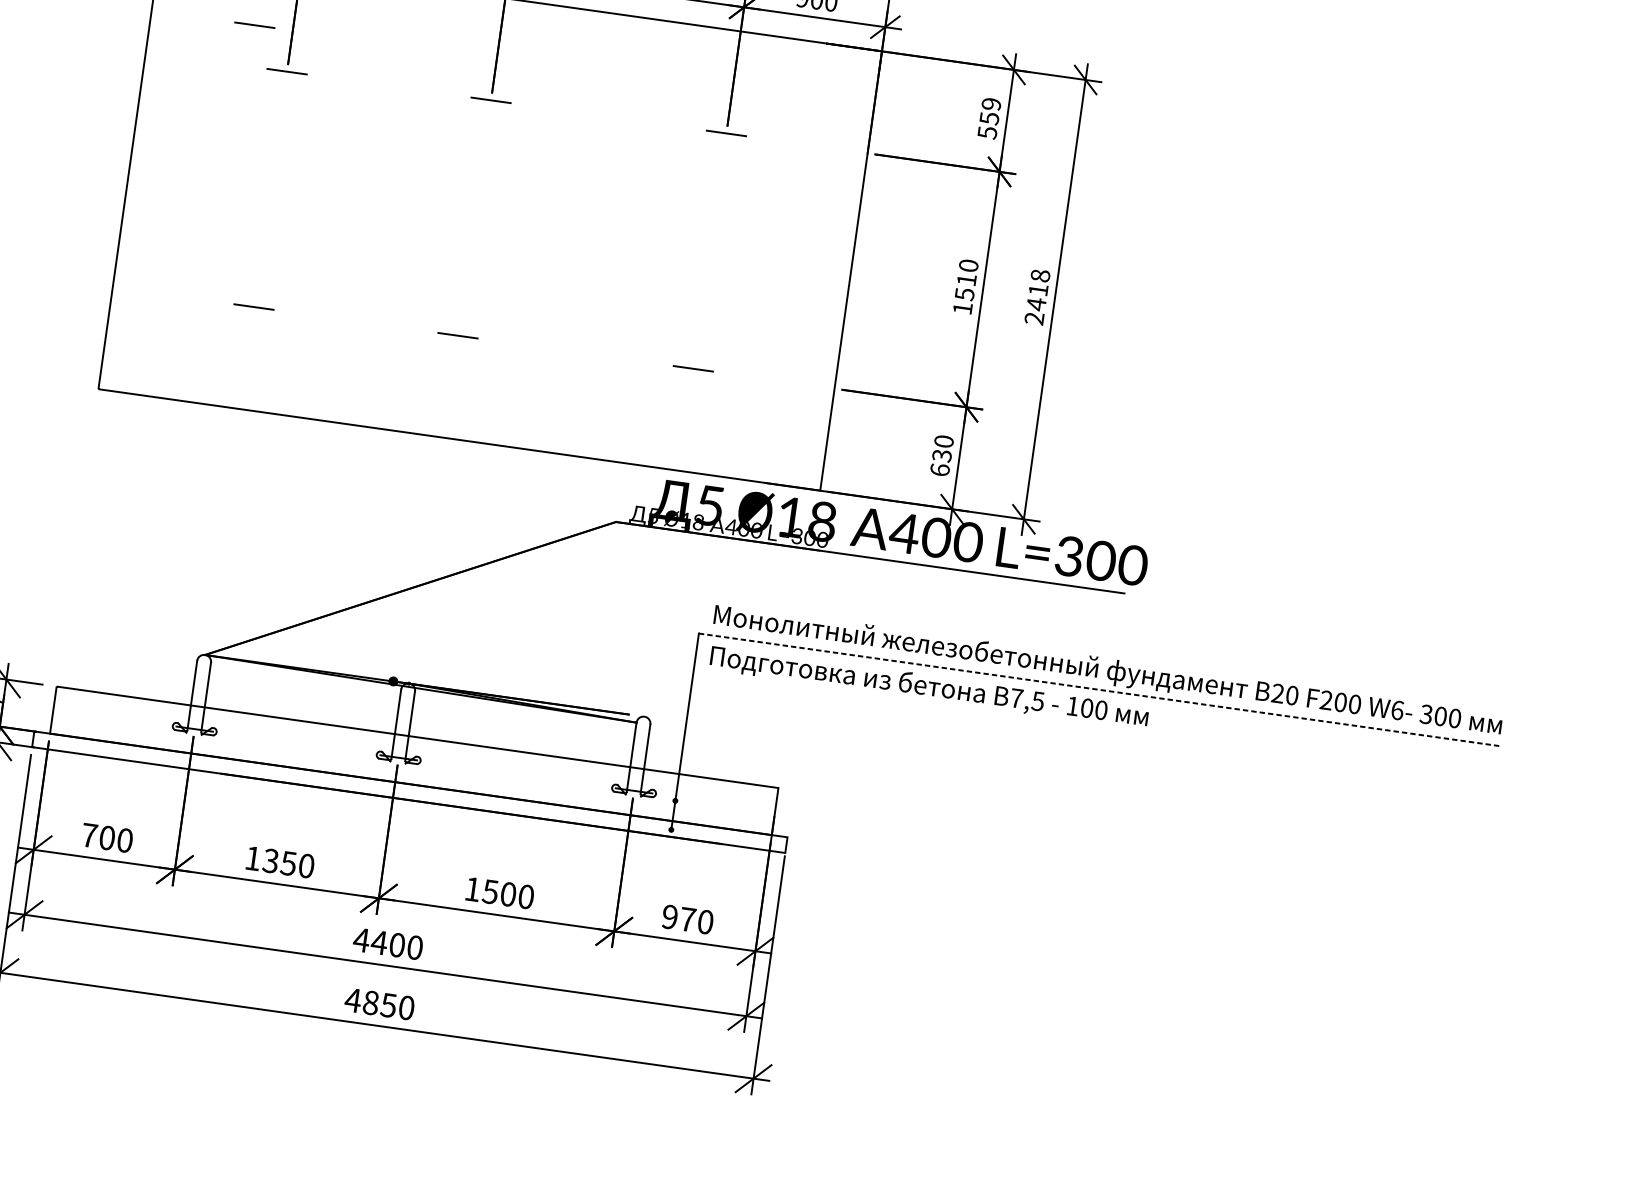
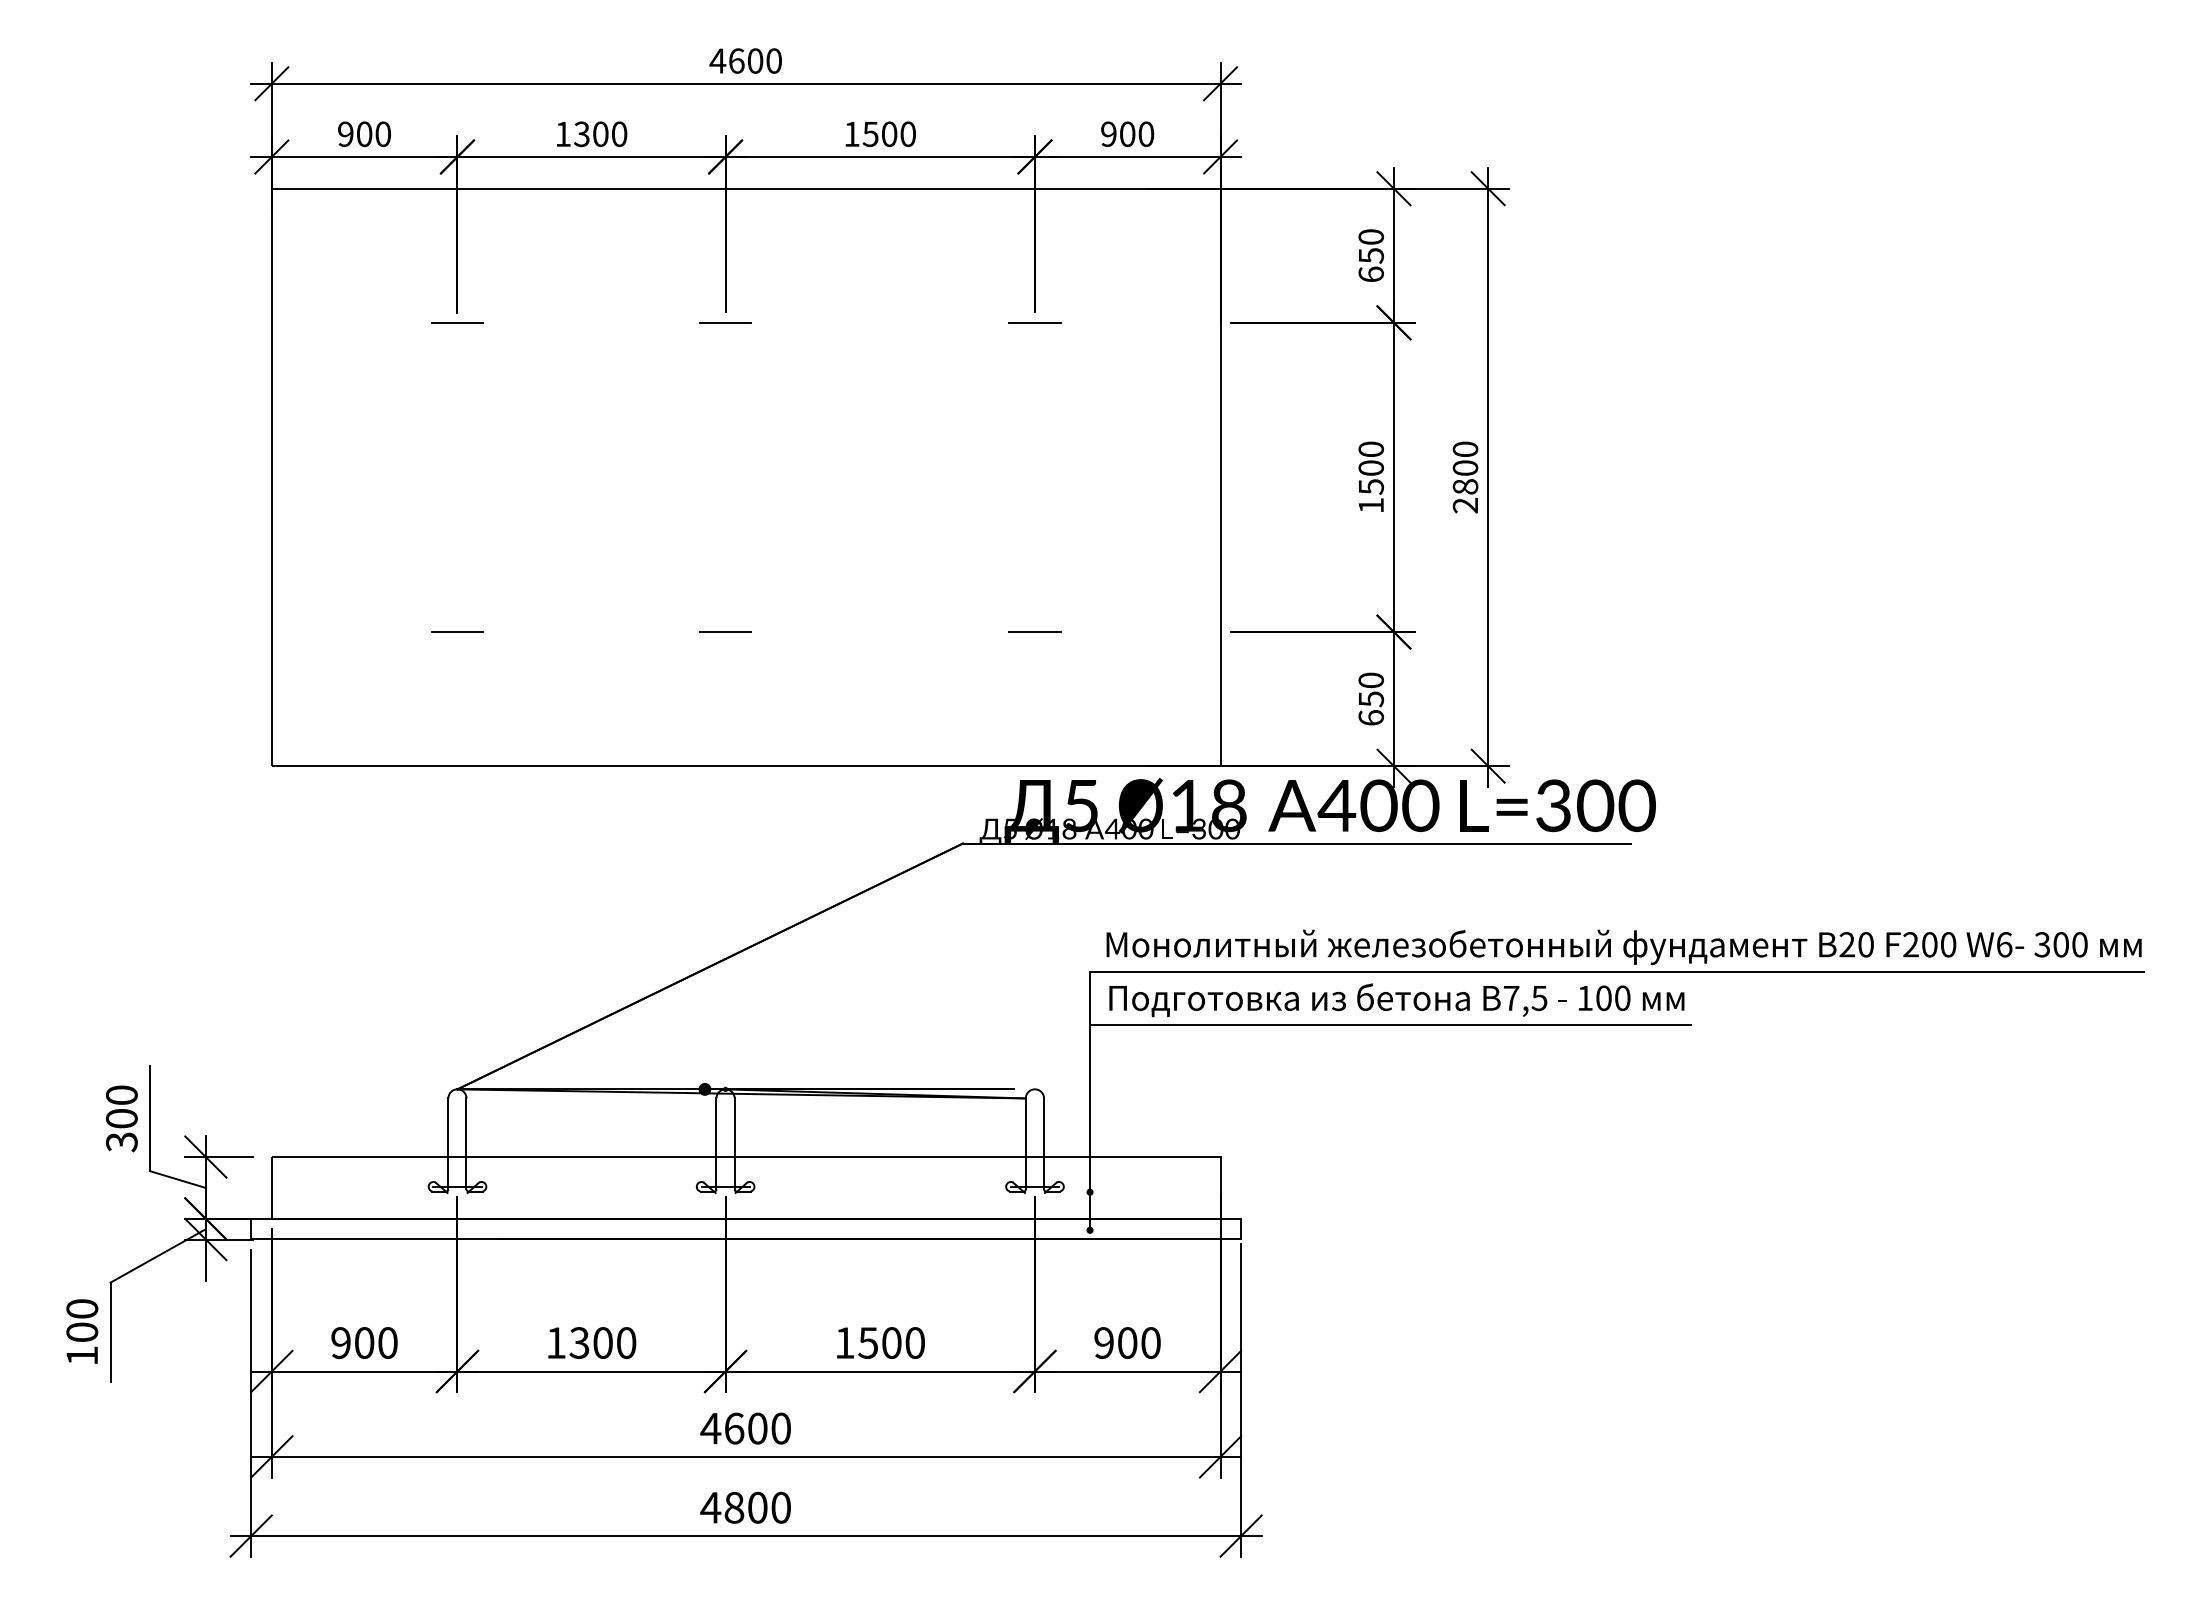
line: (254, 25) -> (407, 268), removed
text: (989, 118) -> (1371, 255), 559 -> 650
text: (967, 279) -> (1371, 467), 1510 -> 1500
text: (1038, 290) -> (1465, 468), 2418 -> 2800
text: (941, 455) -> (1370, 698), 630 -> 650
line: (1099, 690) -> (1616, 972), dashed -> solid
line: (921, 706) -> (1390, 1025), added
text: (89, 835) -> (340, 1342), 700 -> 900
text: (288, 863) -> (602, 1342), 1350 -> 1300
text: (687, 919) -> (1127, 1342), 970 -> 900
text: (378, 942) -> (733, 1428), 4400 -> 4600
text: (388, 1005) -> (757, 1507), 4850 -> 4800

